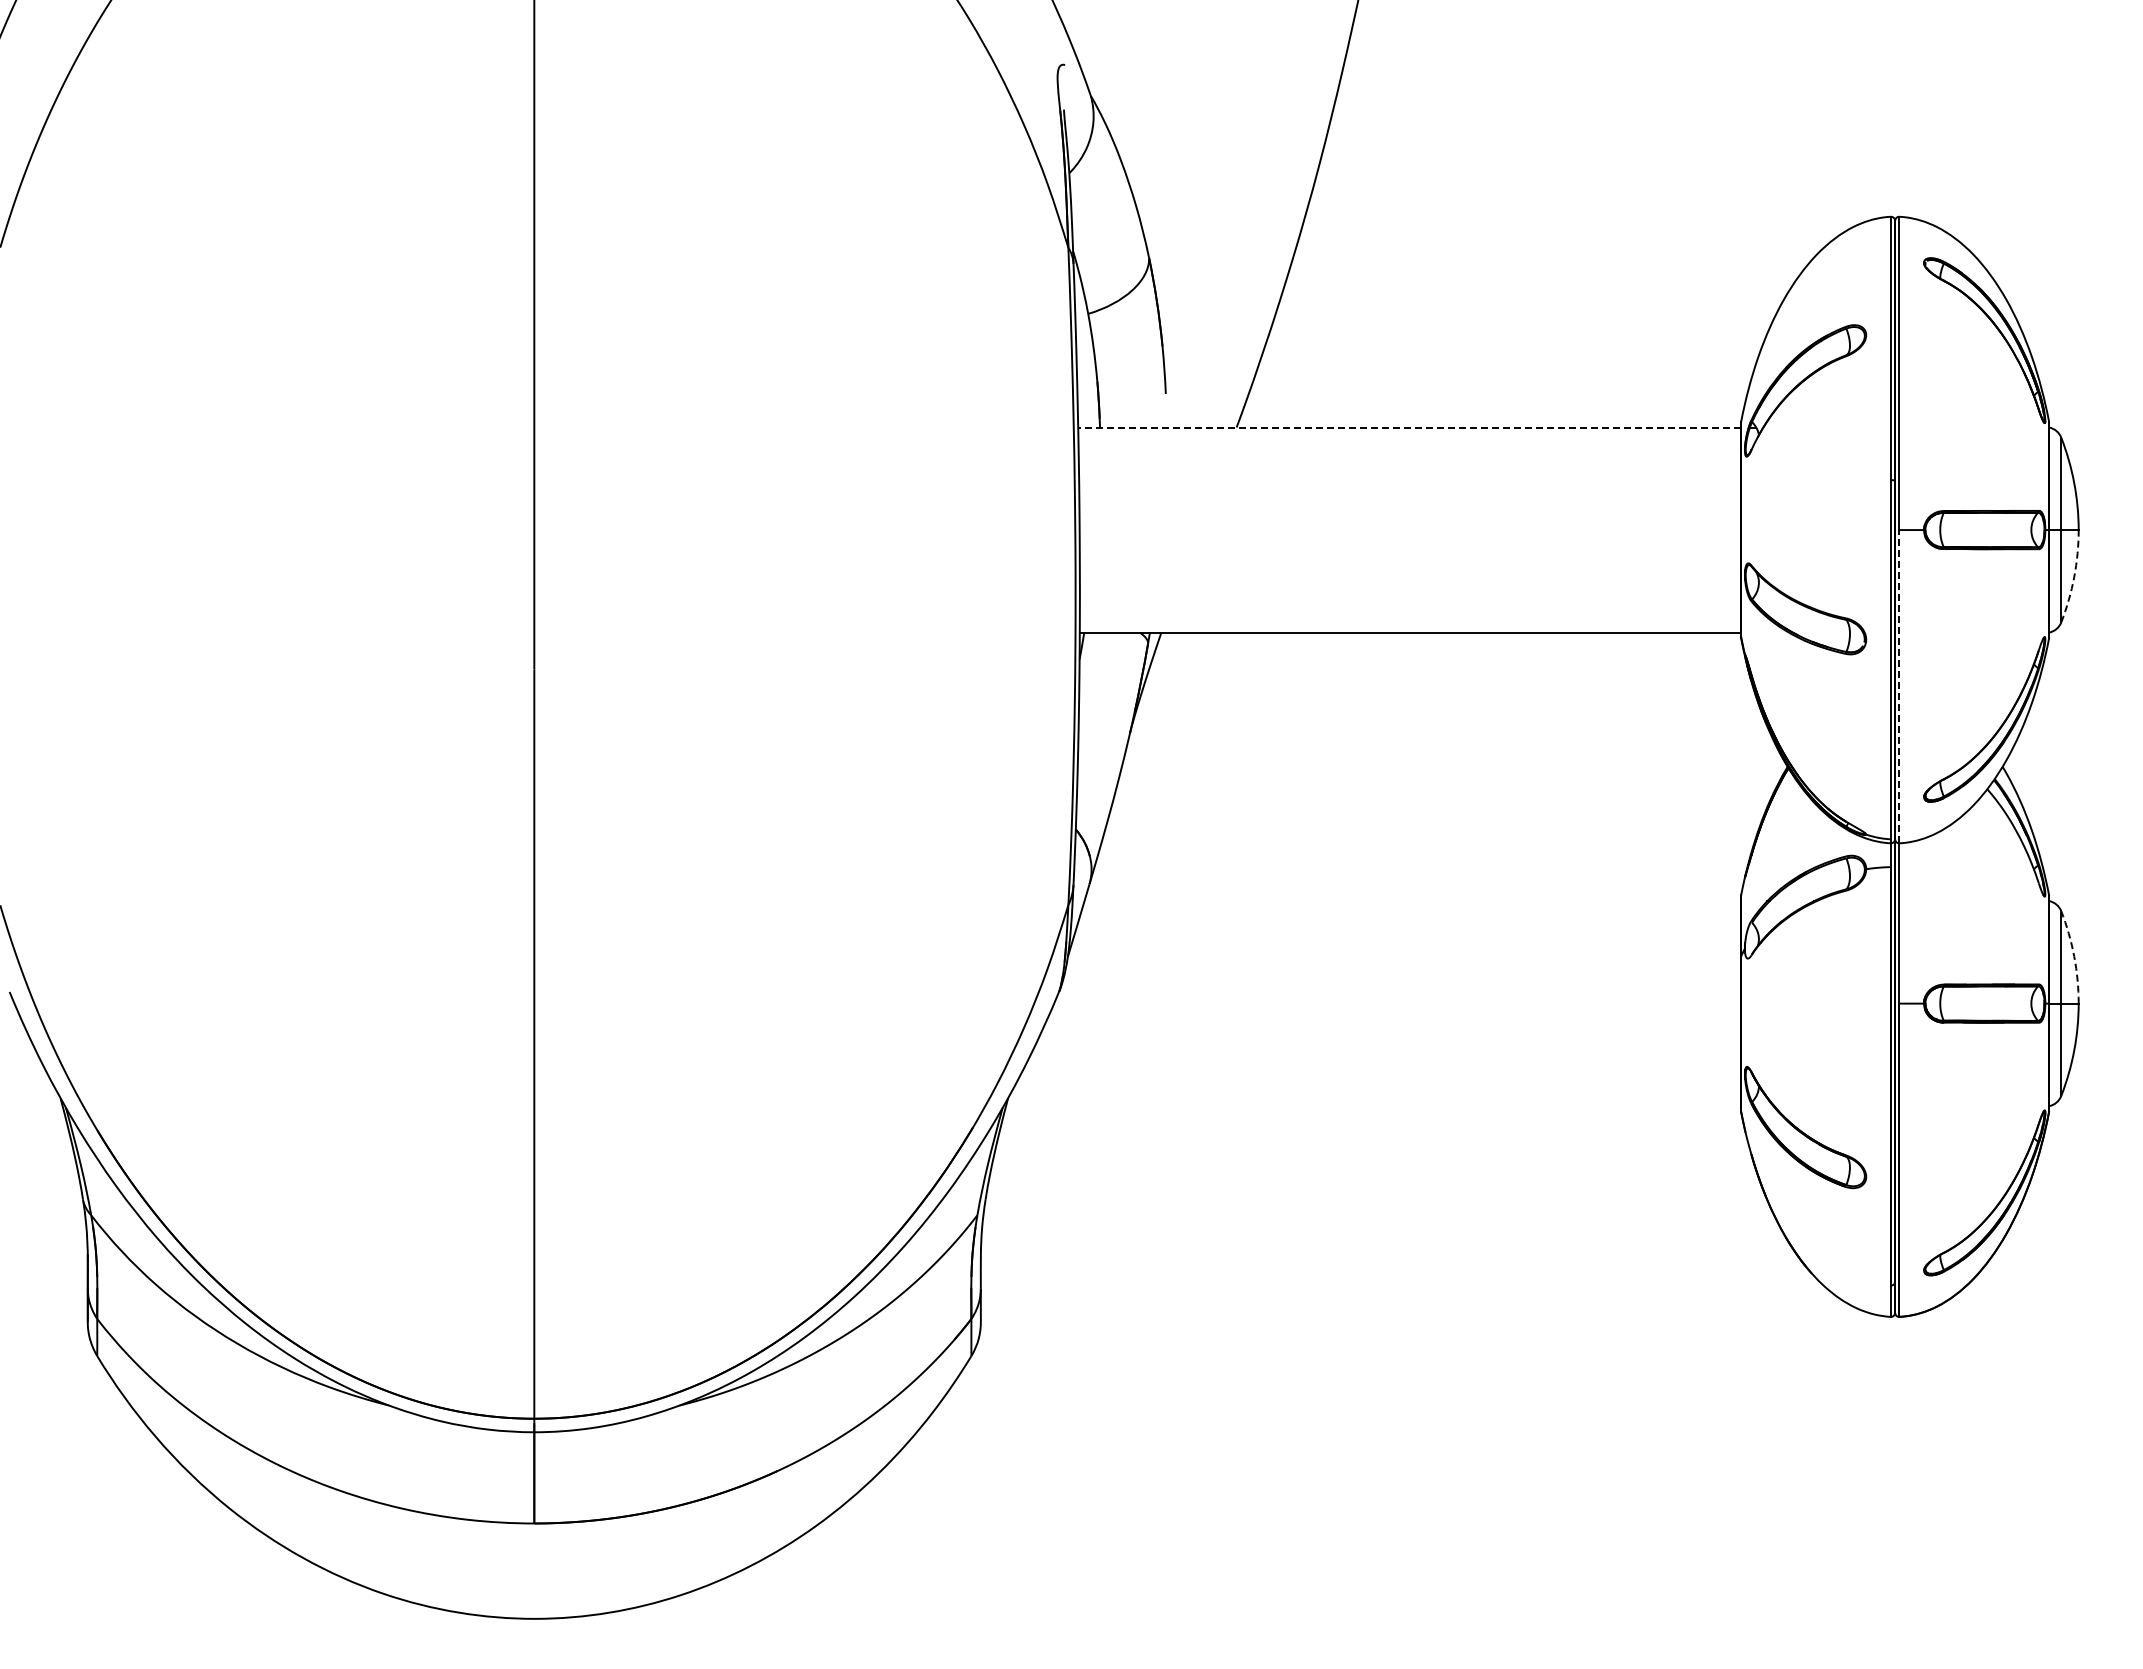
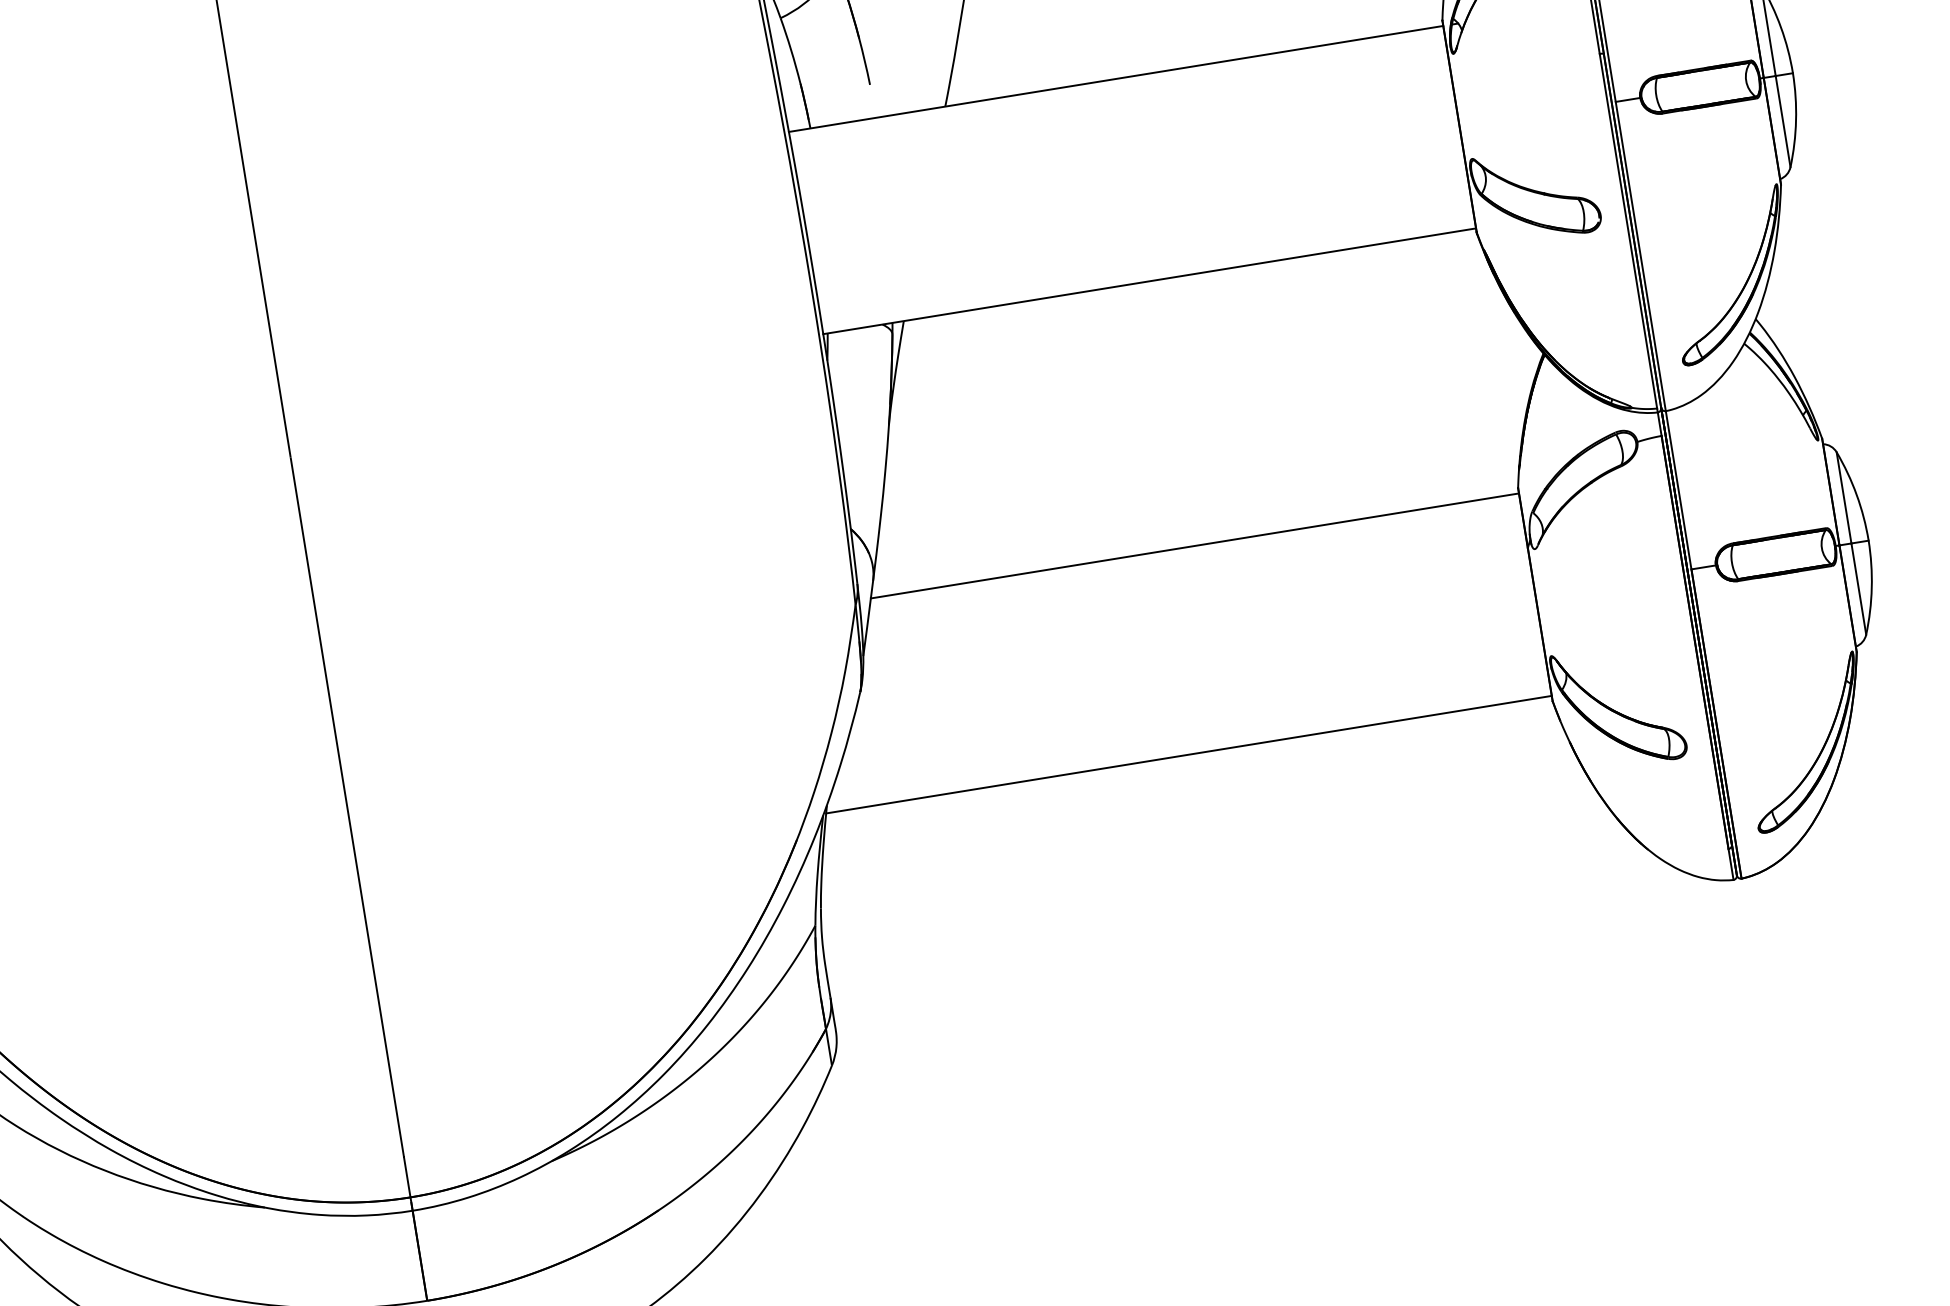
line: (1409, 427) -> (1115, 78), dashed -> solid
arc: (2074, 577) -> (1796, 120), dashed -> solid
line: (1899, 686) -> (1641, 256), dashed -> solid
line: (1412, 901) -> (1194, 546), added
arc: (2074, 956) -> (1856, 494), dashed -> solid
line: (1373, 1106) -> (1188, 755), added

